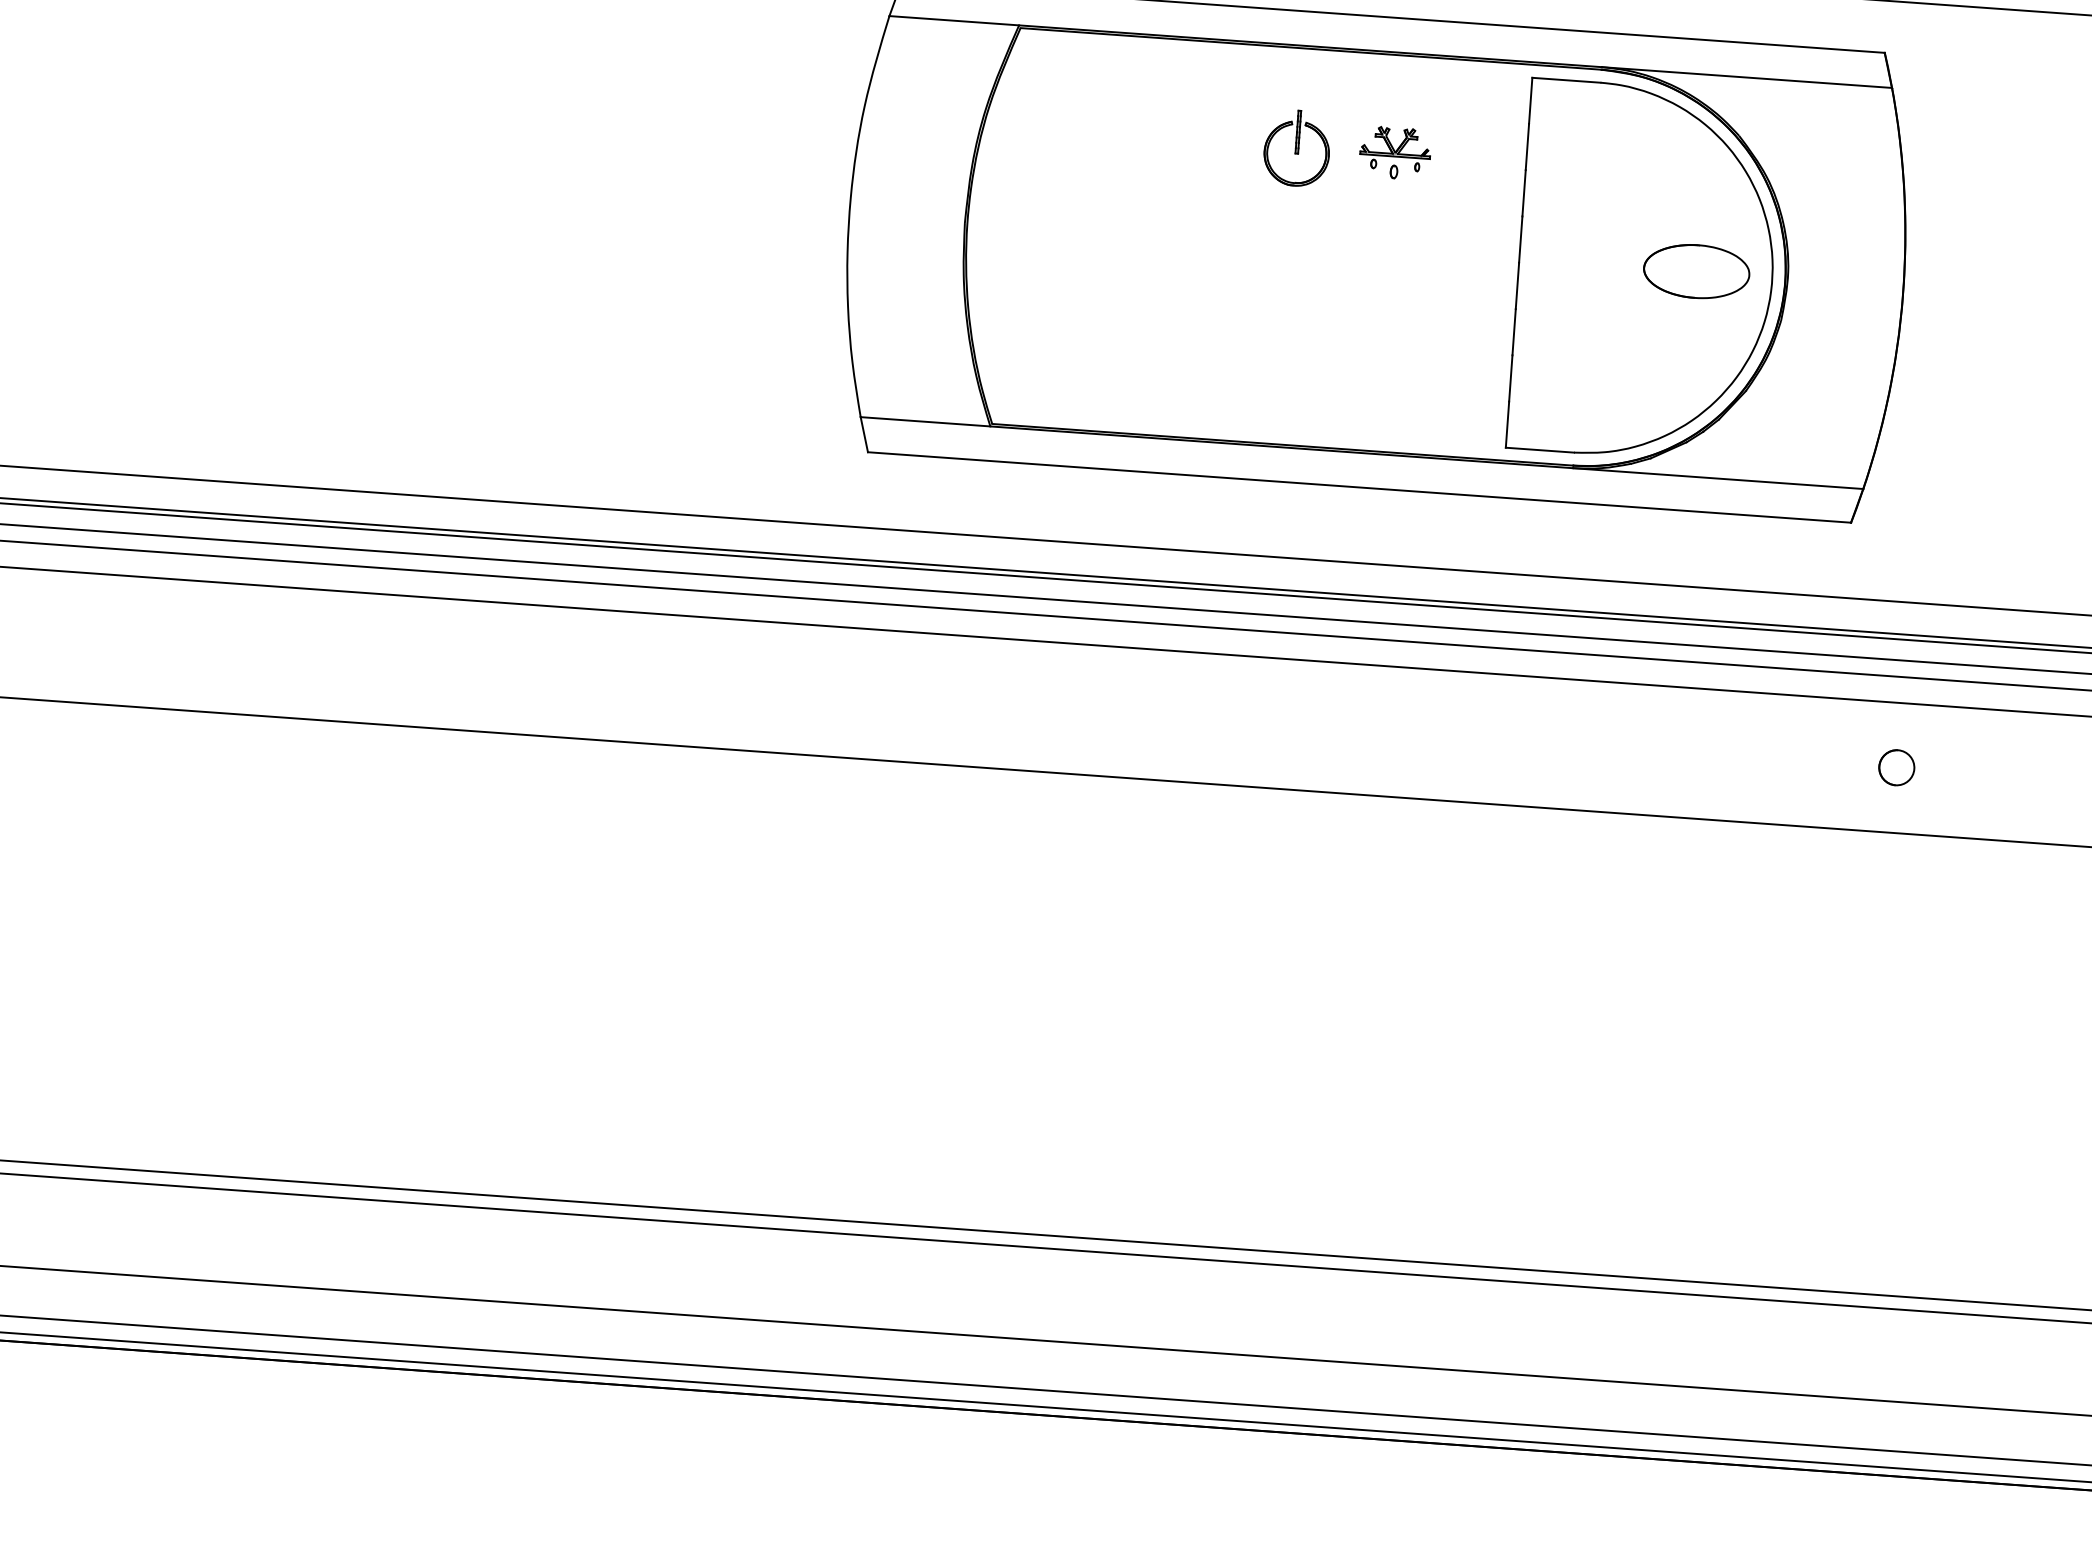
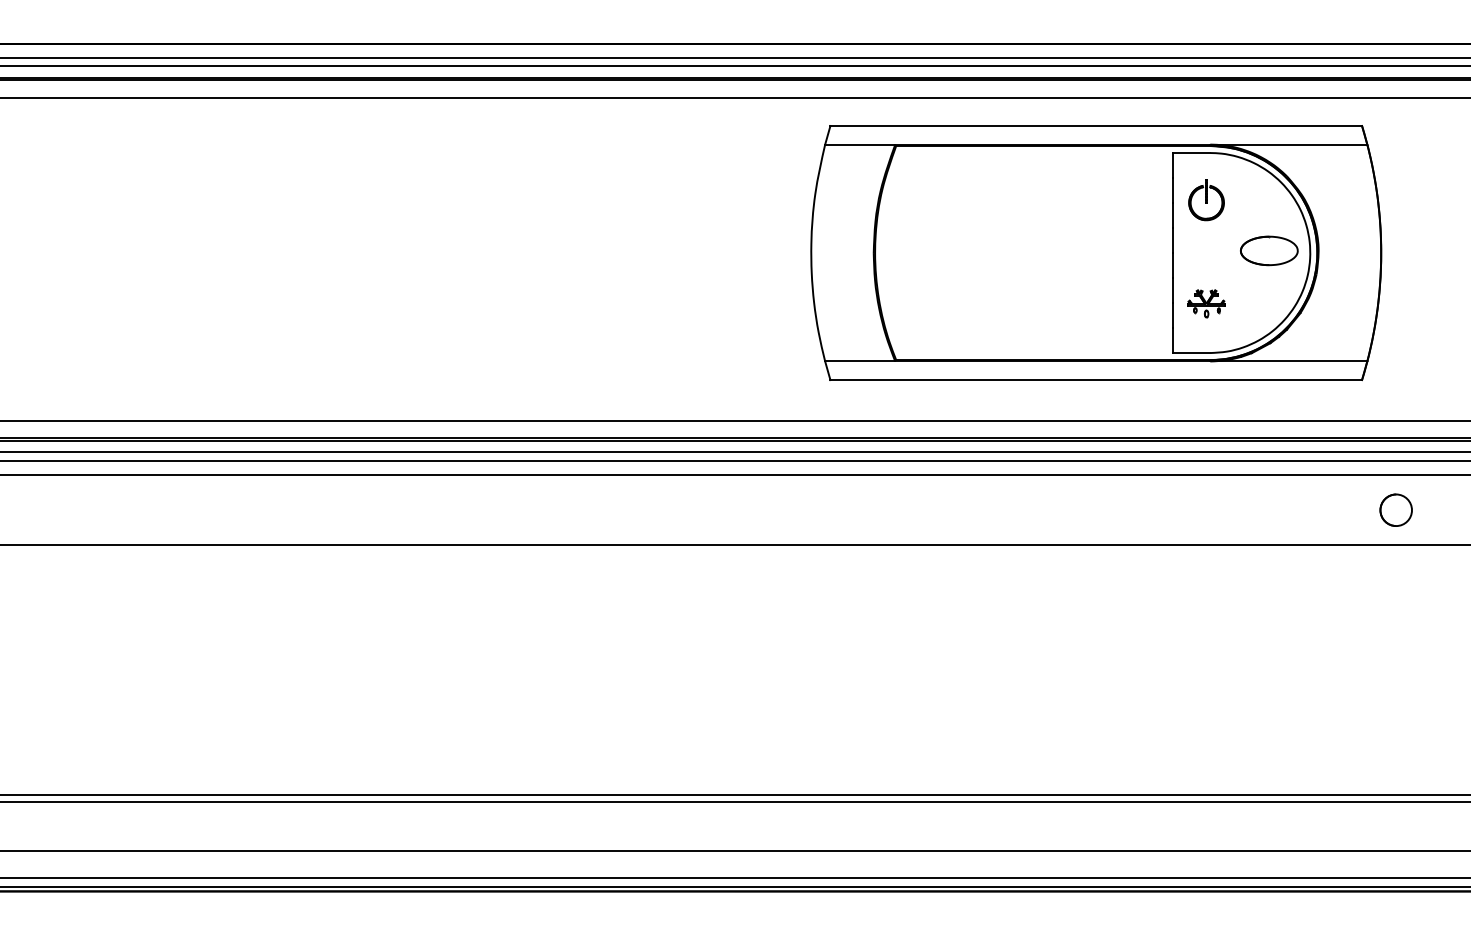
part: (1296, 149) -> (1206, 200), moved
part: (1395, 152) -> (1206, 303), moved
circle: (1895, 766) -> (1395, 509), size x1.67

